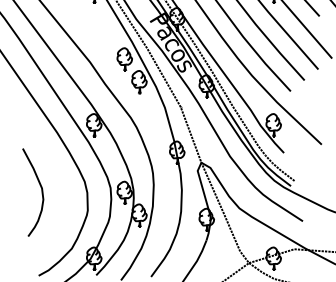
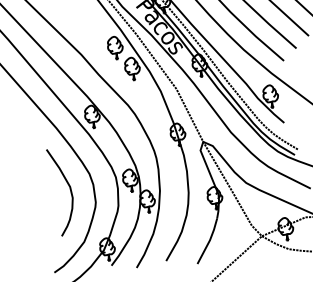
curve: (41, 192) -> (70, 191), moved

